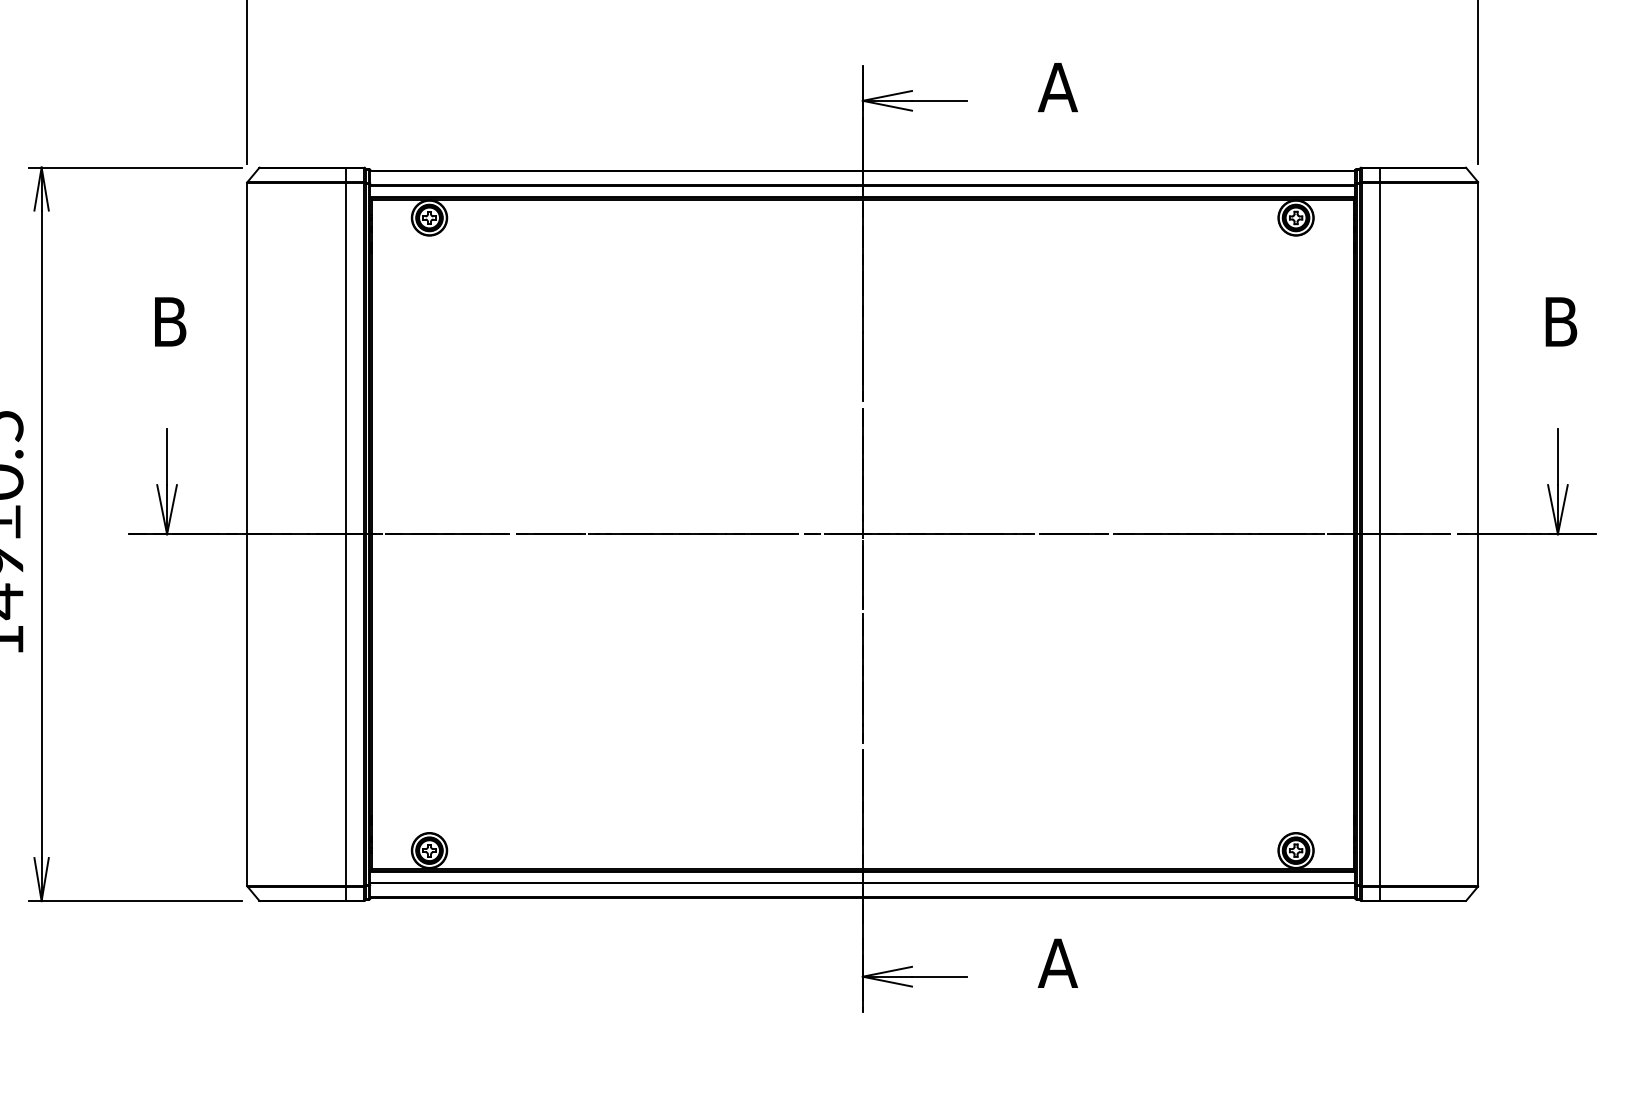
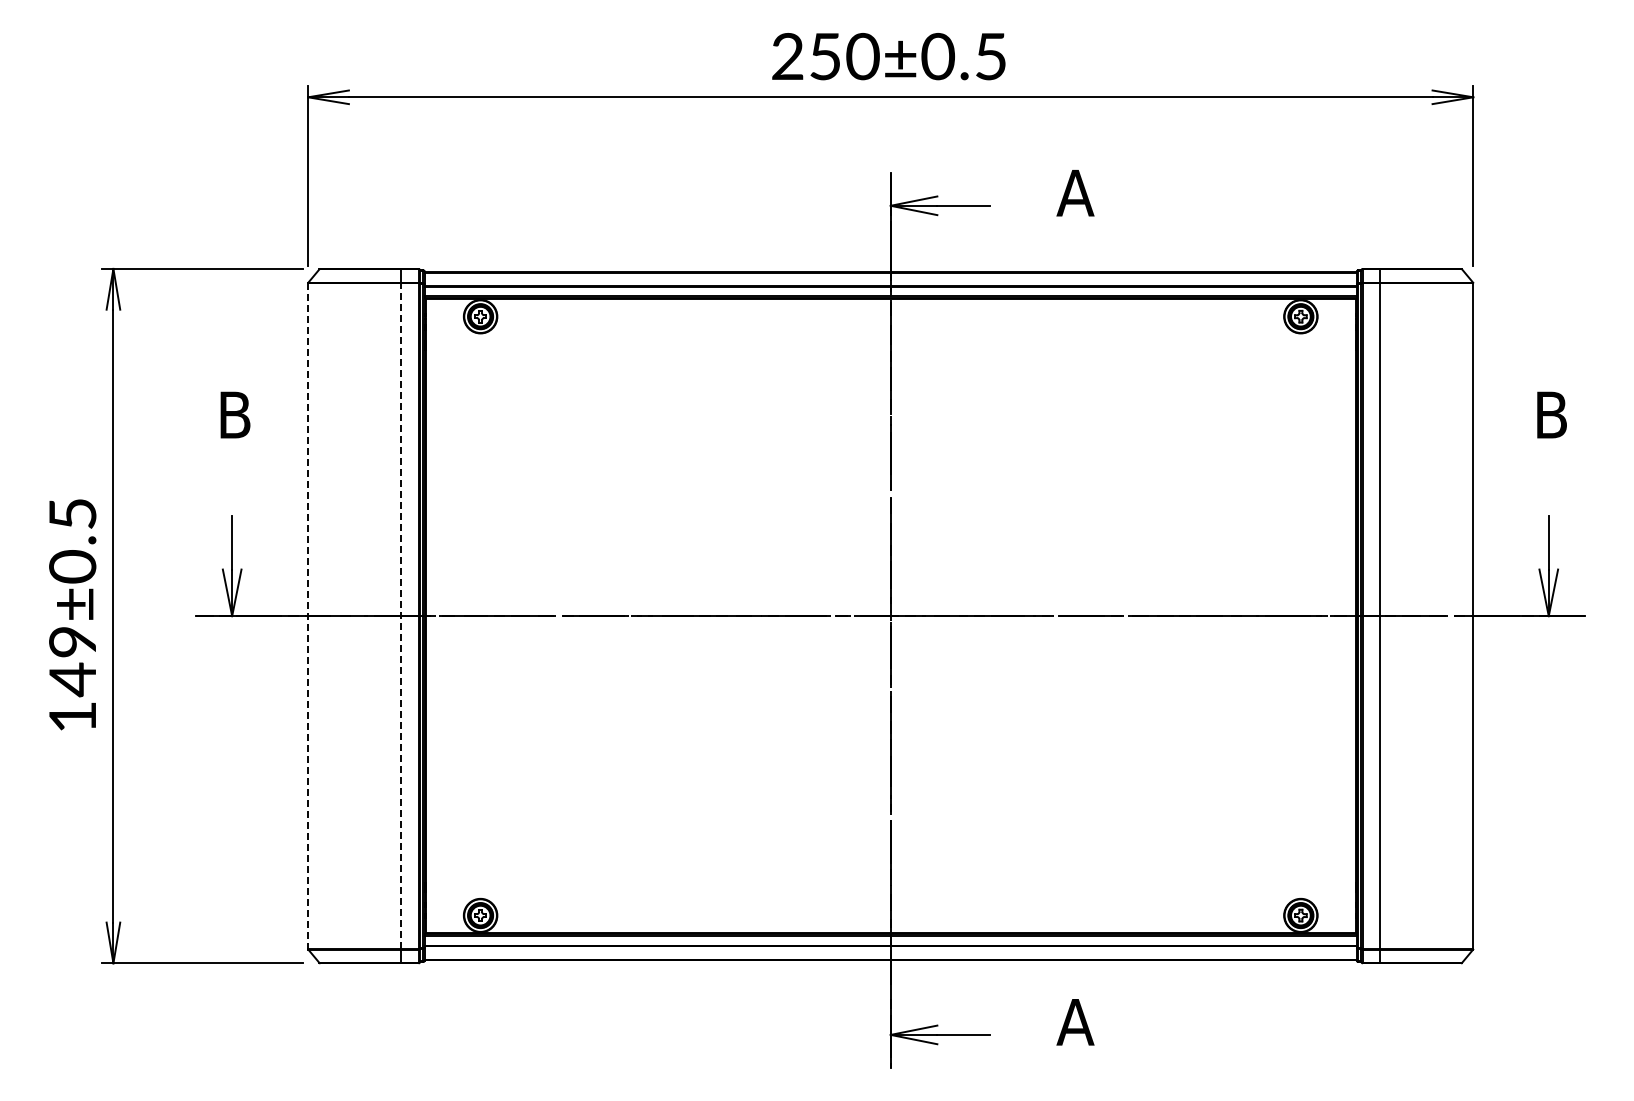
line: (247, 534) -> (308, 616), solid -> dashed
line: (345, 534) -> (401, 616), solid -> dashed

